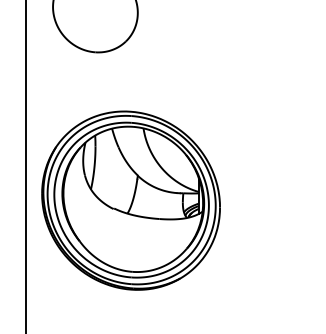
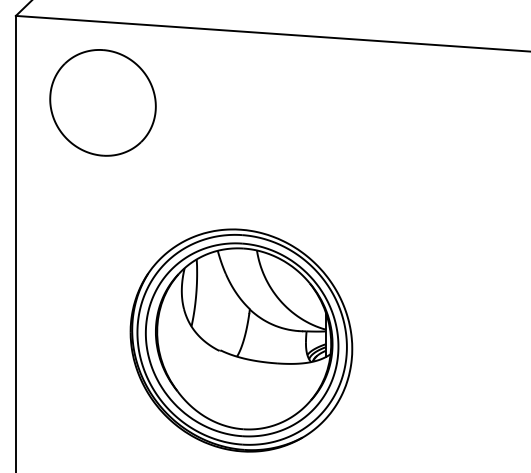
part: (131, 200) -> (241, 340), moved

